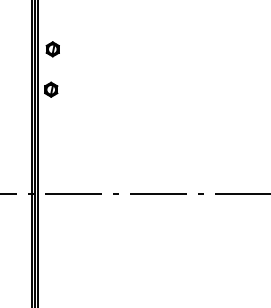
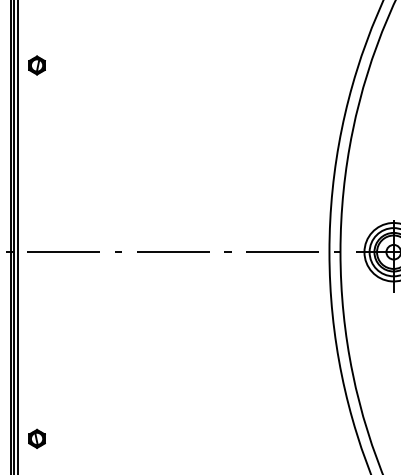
part: (50, 89) -> (34, 117), removed

